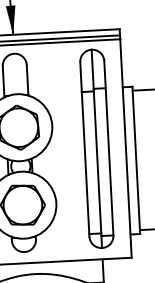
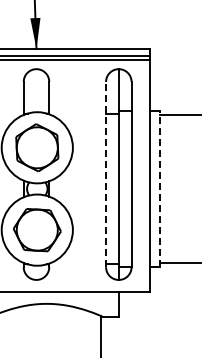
line: (85, 149) -> (106, 174), solid -> dashed
line: (136, 159) -> (160, 188), solid -> dashed

